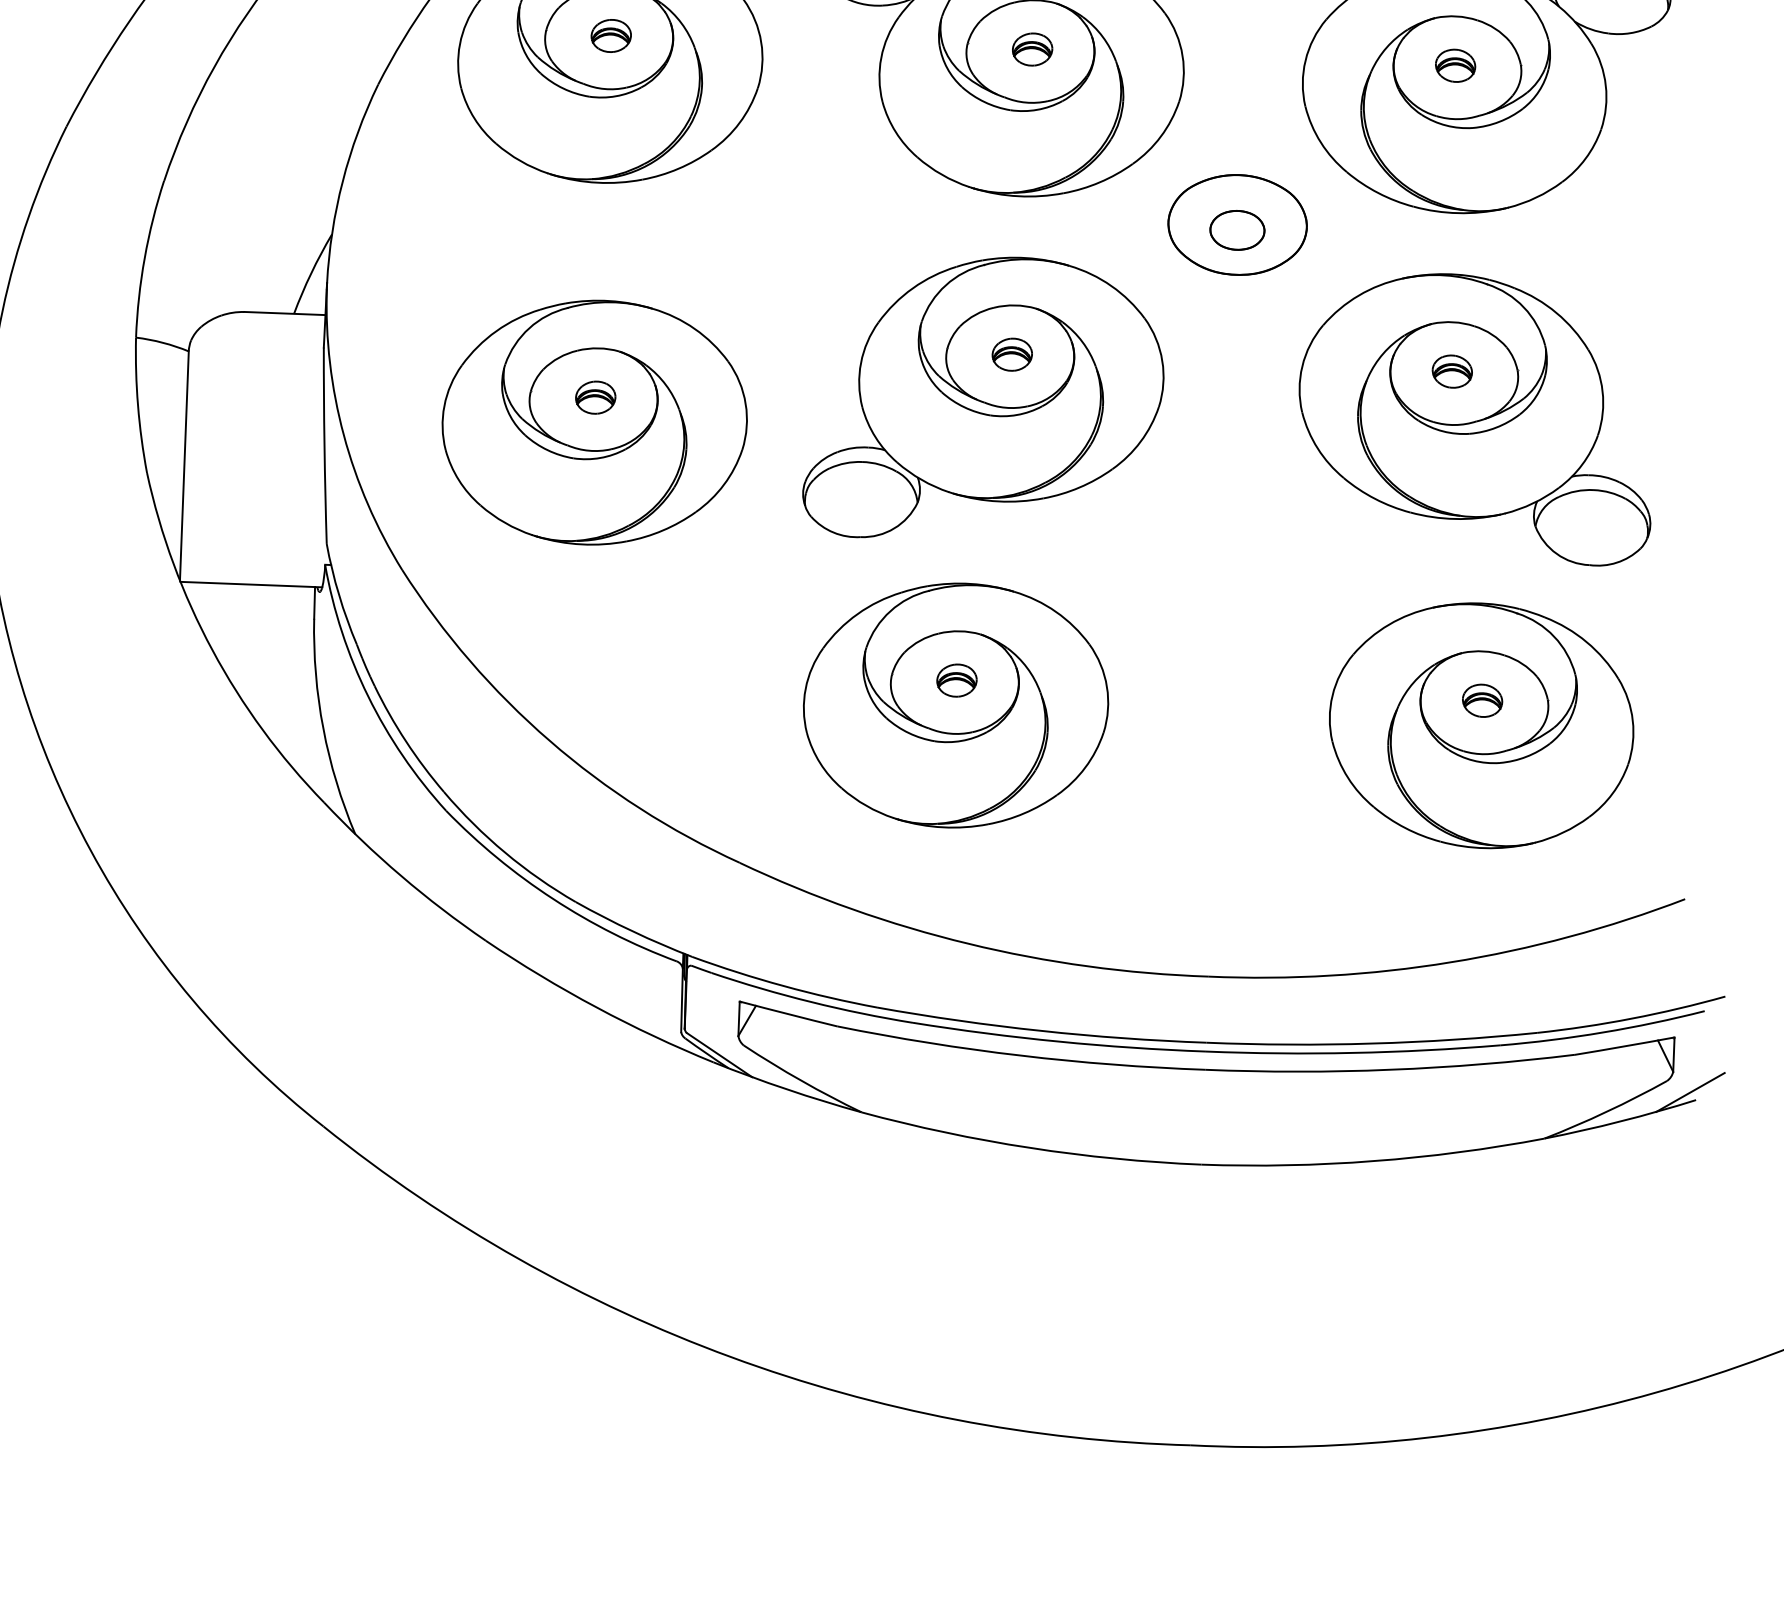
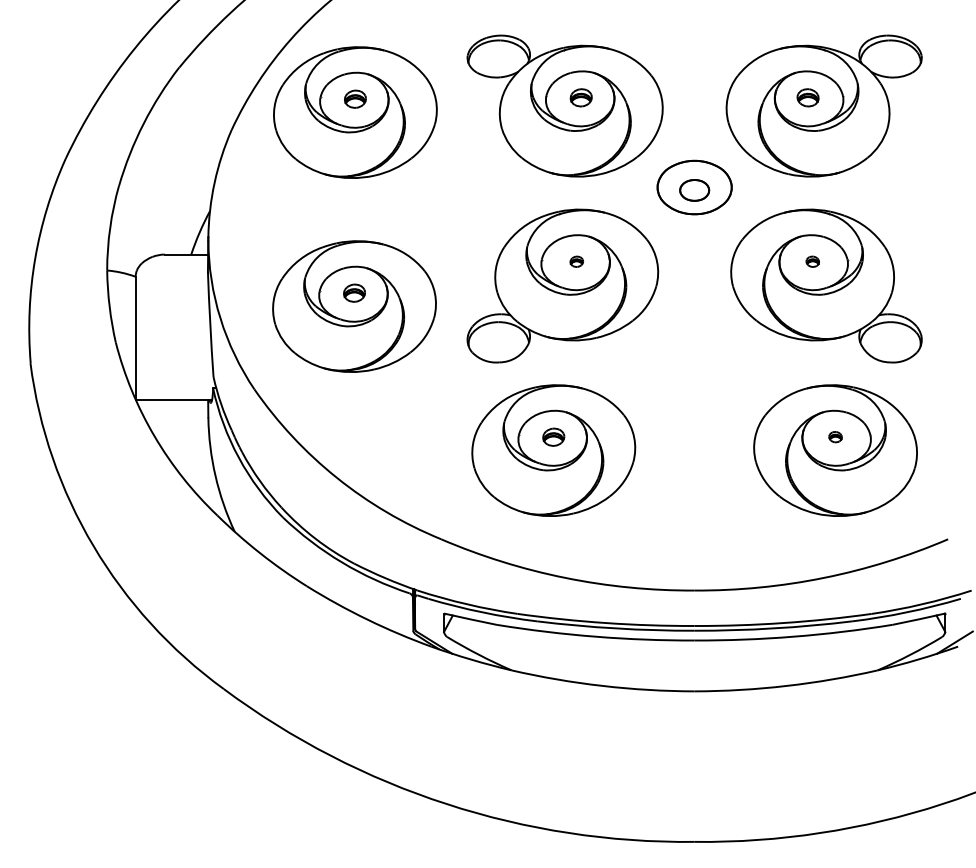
part: (1011, 354) -> (576, 261), size x0.6
part: (1452, 371) -> (812, 261), size x0.6
part: (1482, 699) -> (835, 436), size x0.6

